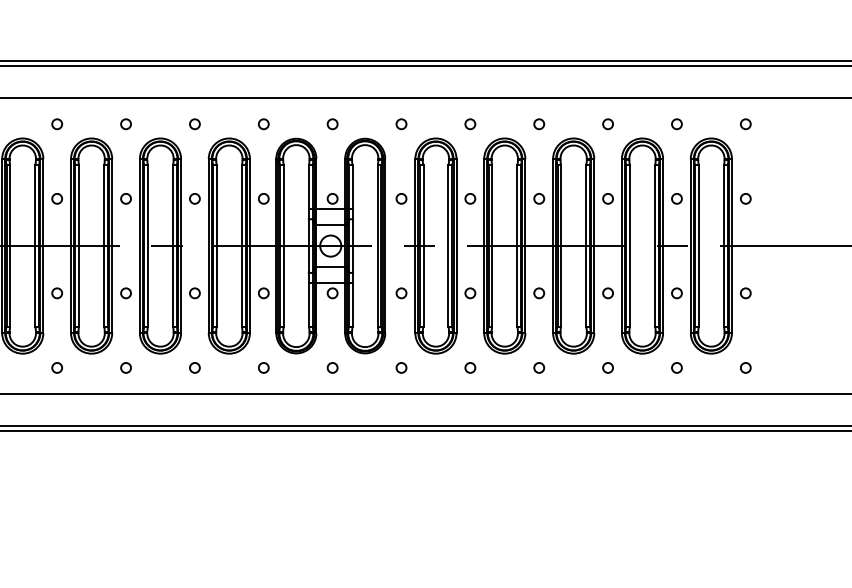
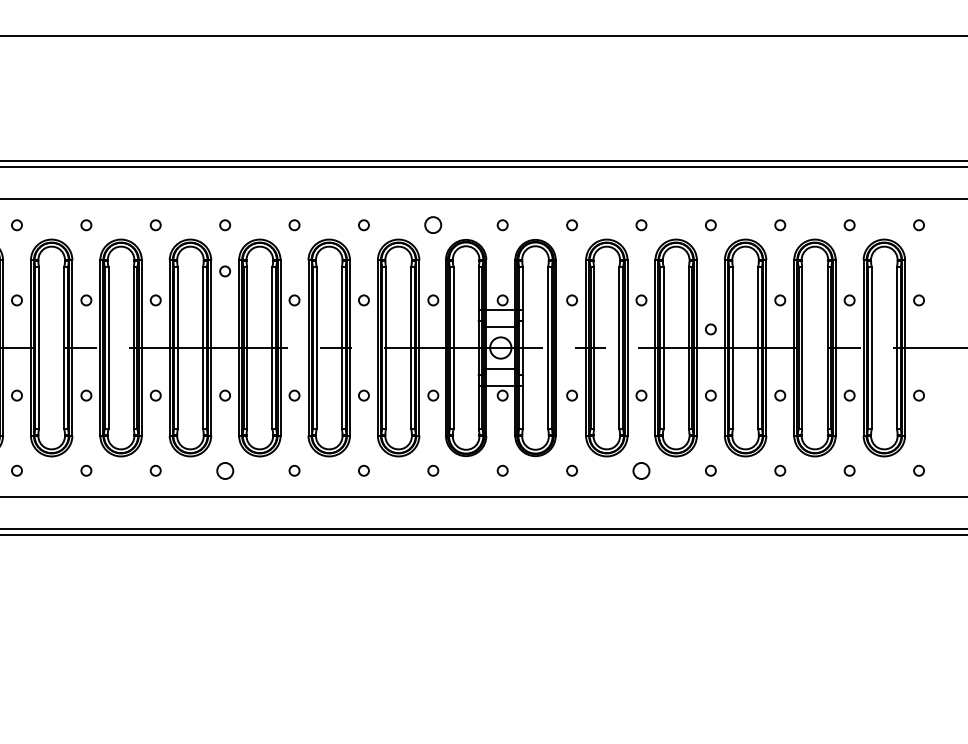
circle: (263, 124) -> (433, 225), size x1.6
circle: (56, 198) -> (224, 271), moved
circle: (538, 198) -> (710, 329), moved
circle: (56, 367) -> (224, 470), size x1.6
circle: (470, 367) -> (641, 470), size x1.6

